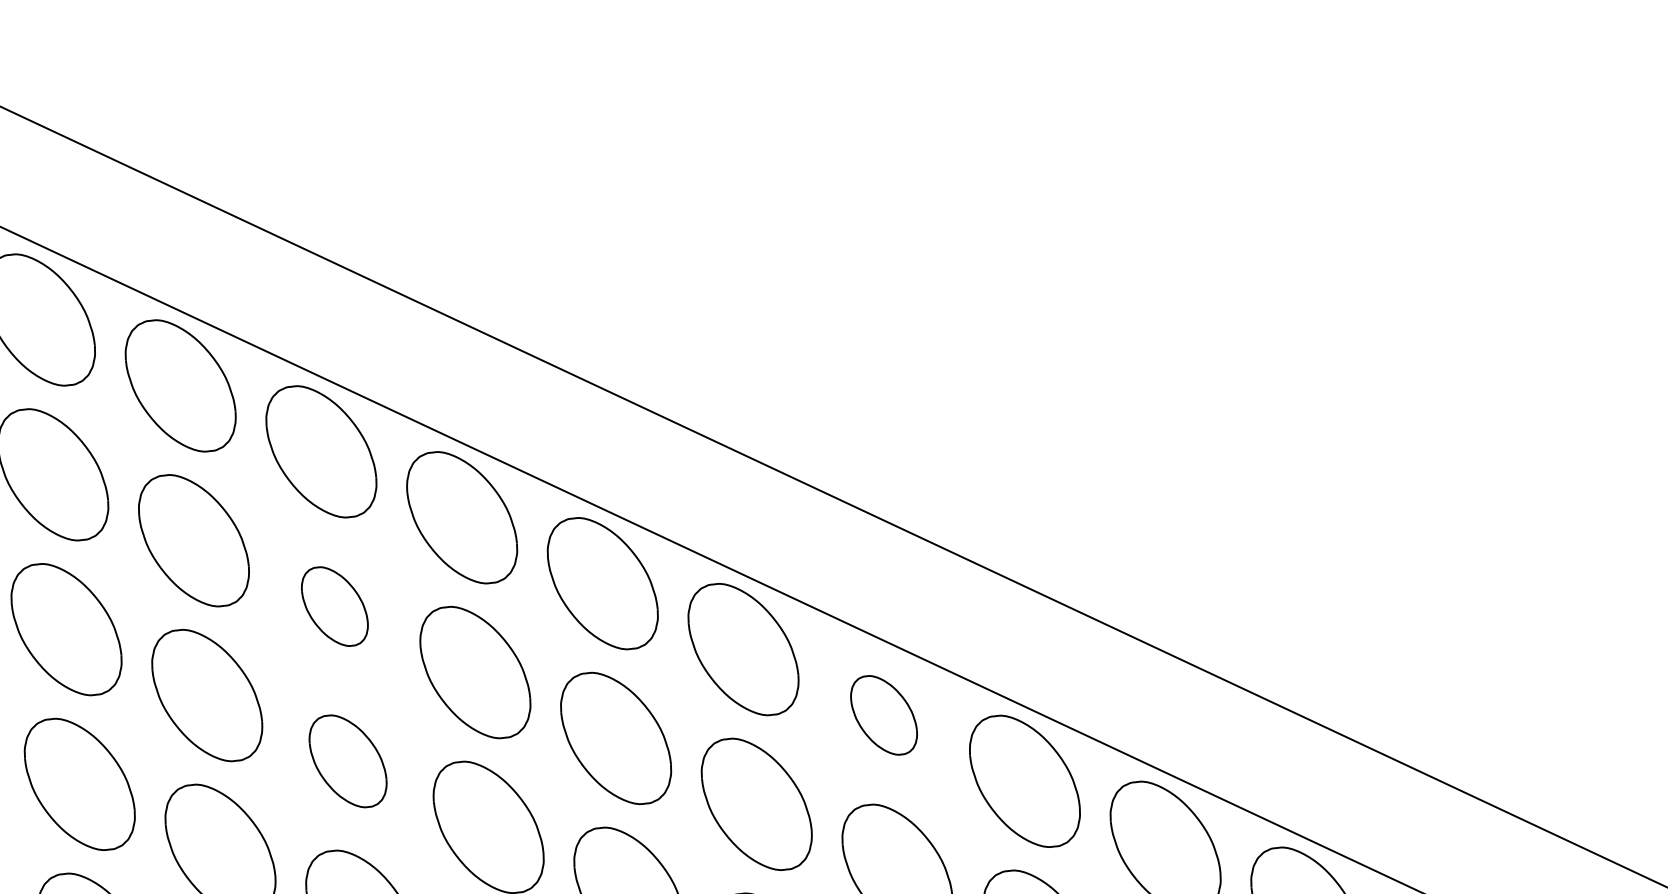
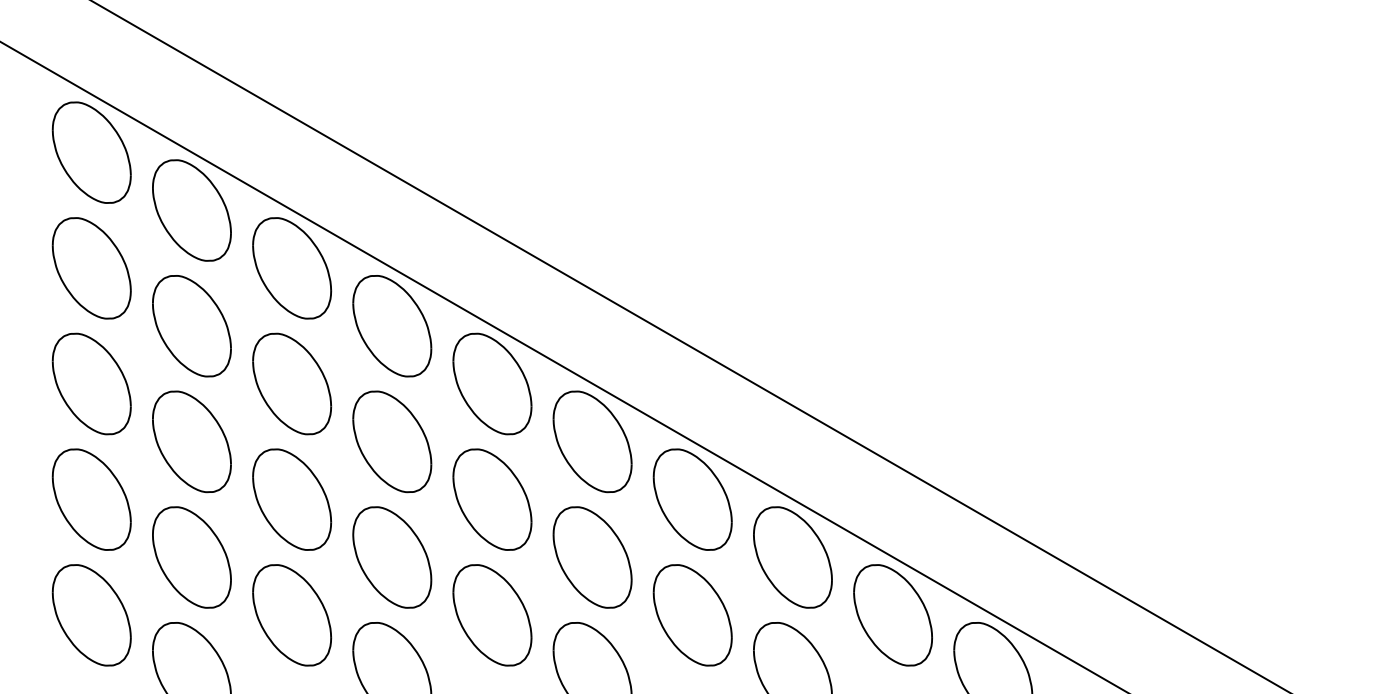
part: (335, 605) -> (292, 383), size x1.67
part: (883, 715) -> (692, 499), size x1.67
part: (348, 761) -> (292, 499), size x1.43

